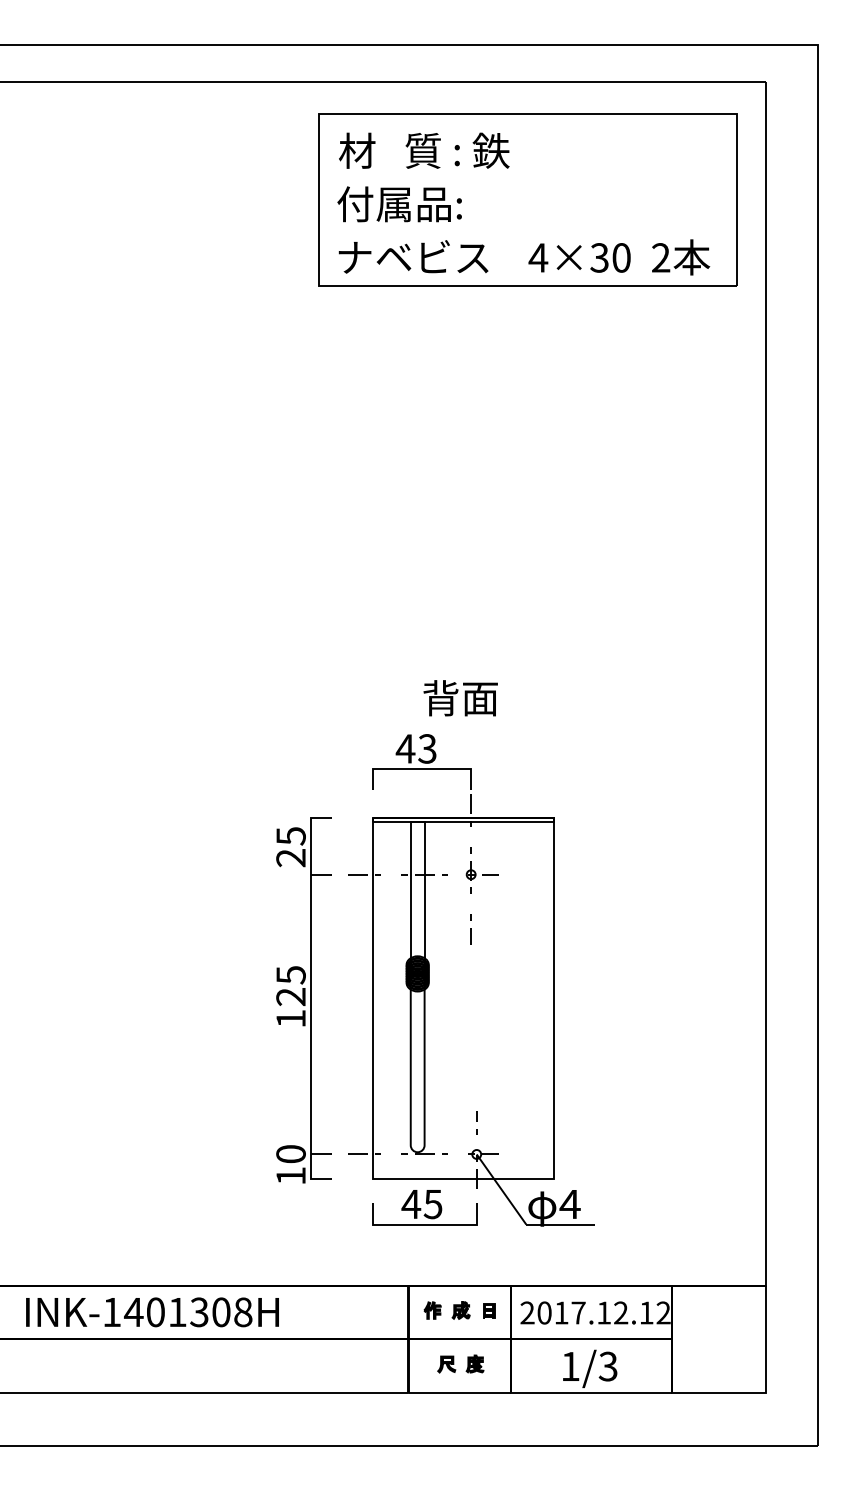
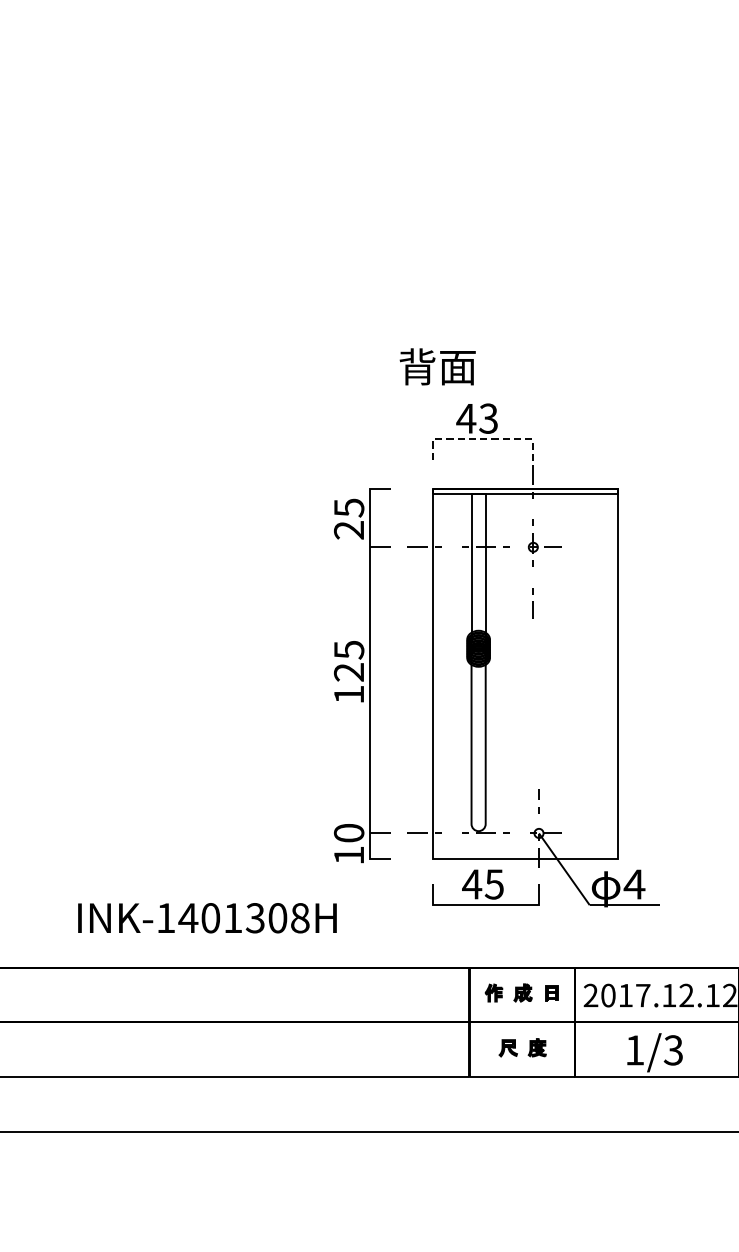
text: (460, 698) -> (437, 367), moved
line: (421, 769) -> (482, 439), solid -> dashed
text: (152, 1312) -> (207, 918), moved

